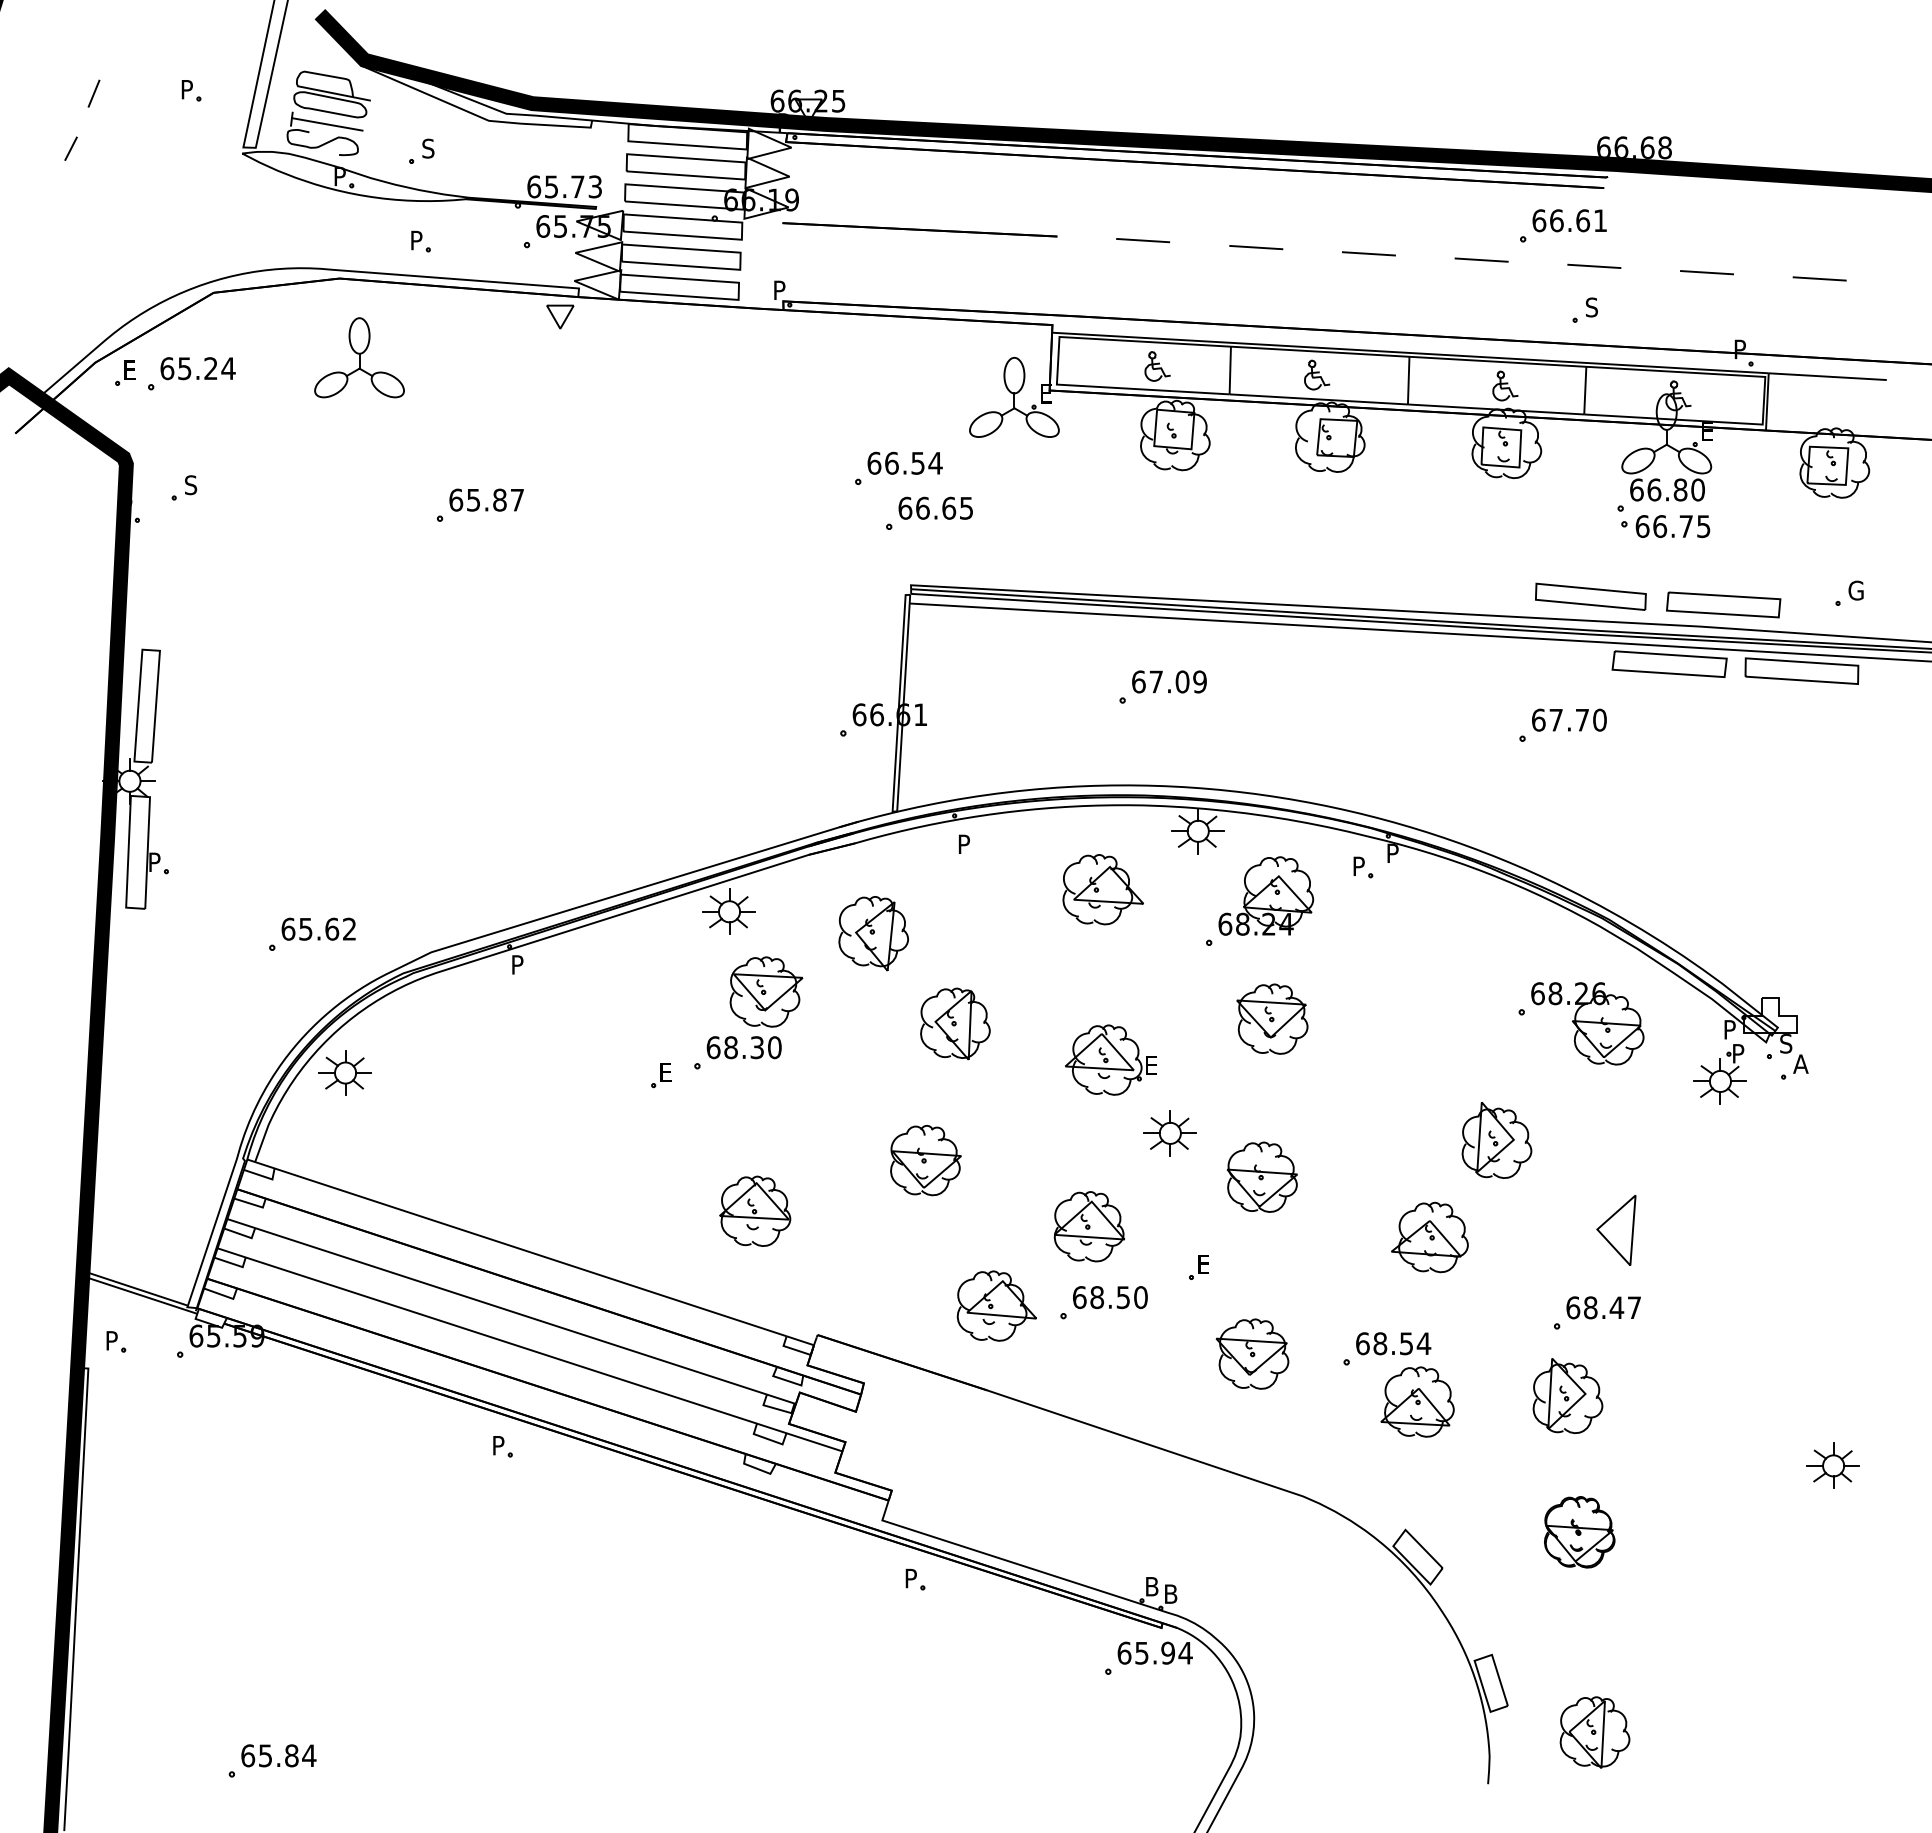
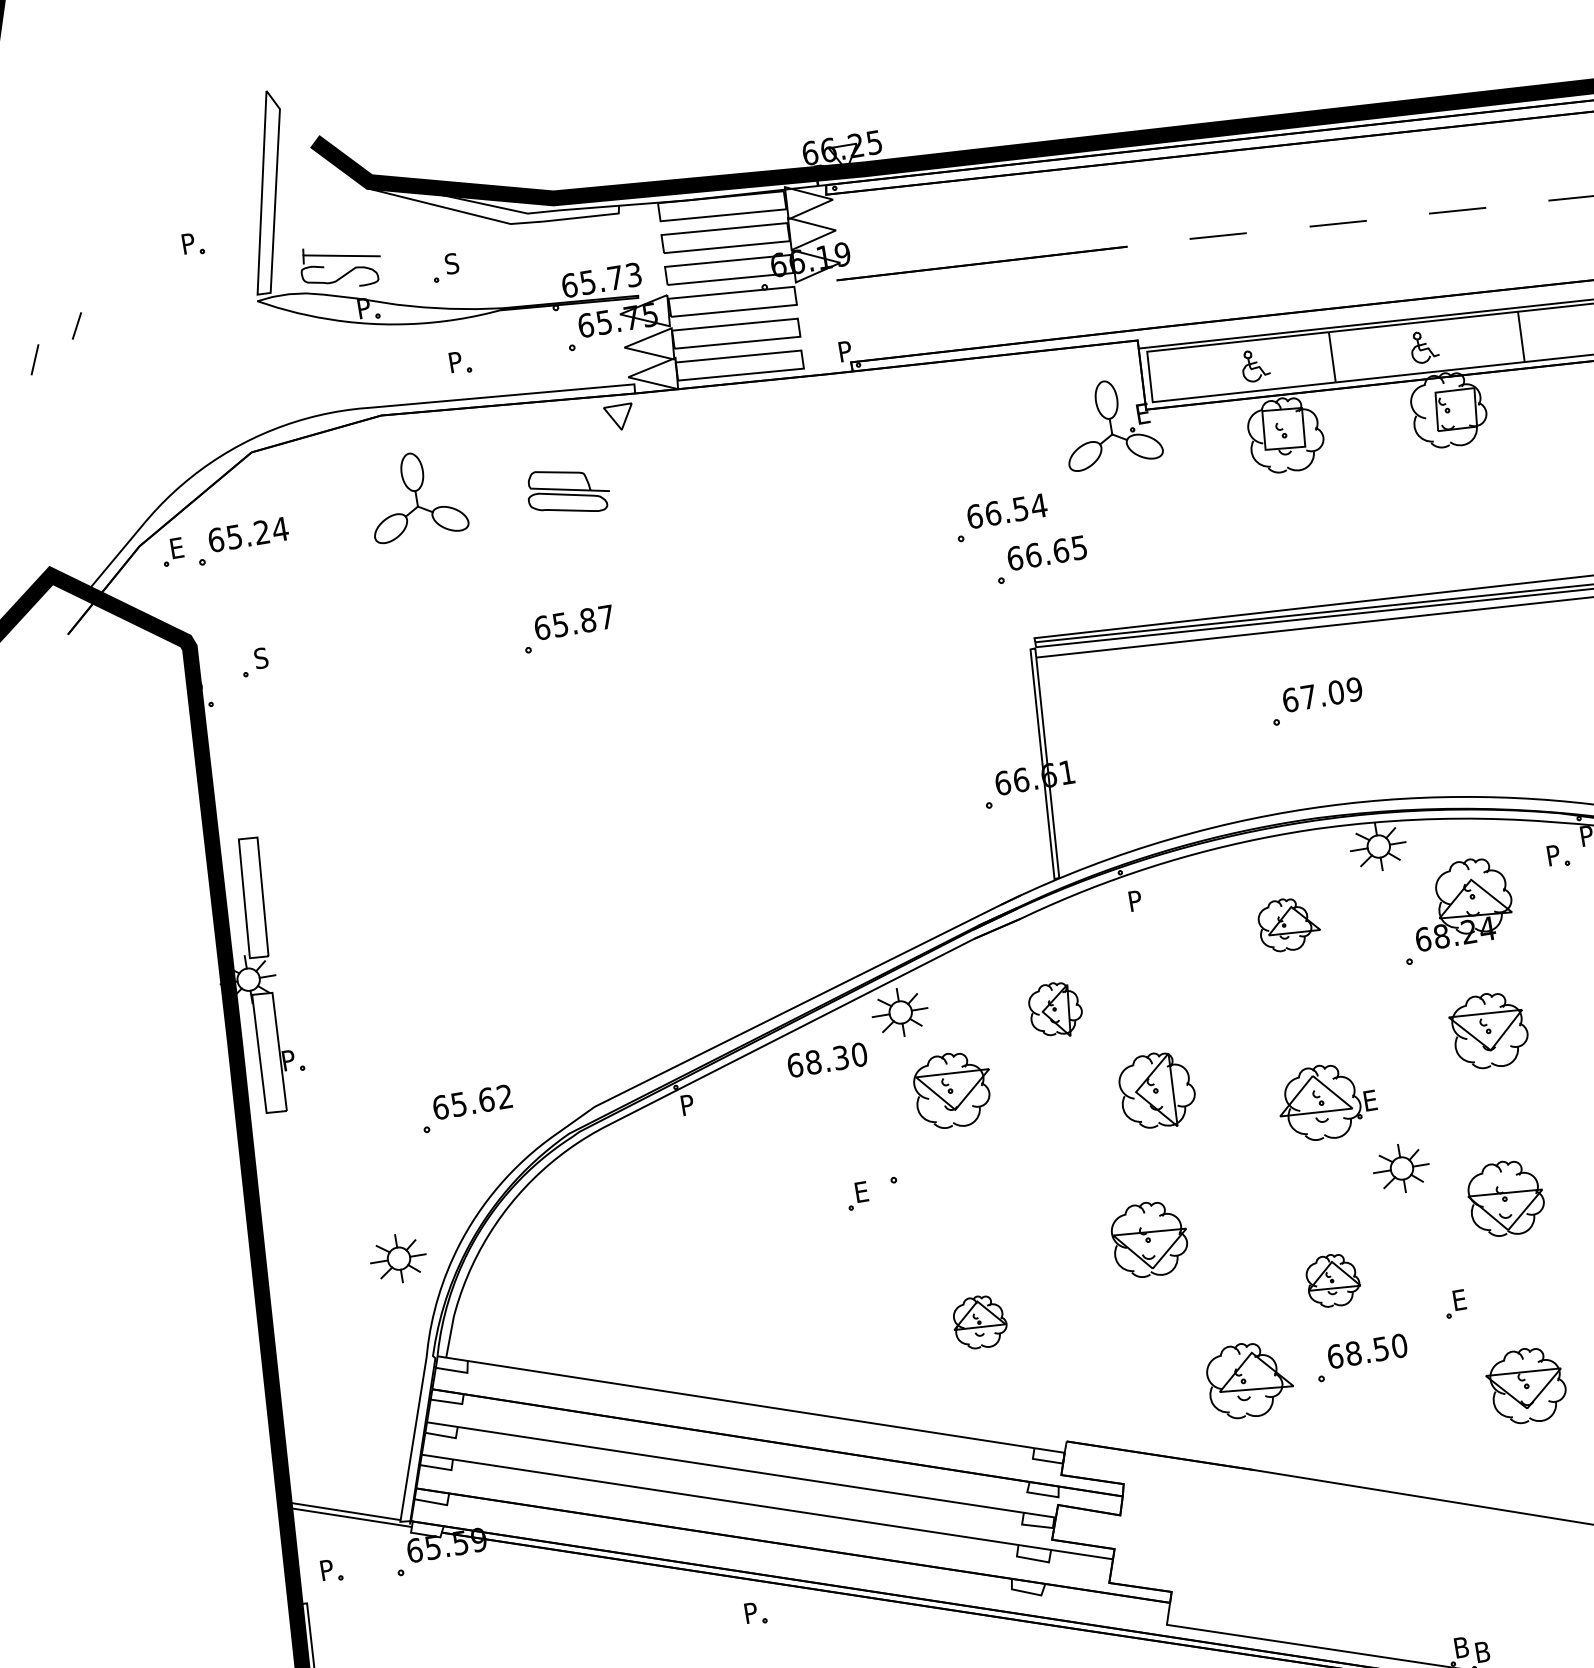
line: (93, 93) -> (34, 359), moved
part: (331, 94) -> (567, 491), moved
part: (1102, 889) -> (1288, 924), size x0.7
part: (873, 933) -> (1055, 1010), size x0.7
text: (743, 1047) -> (826, 1060), moved
part: (344, 1072) -> (397, 1258), moved
part: (755, 1210) -> (979, 1321), size x0.7
part: (1089, 1226) -> (1333, 1280), size x0.7

